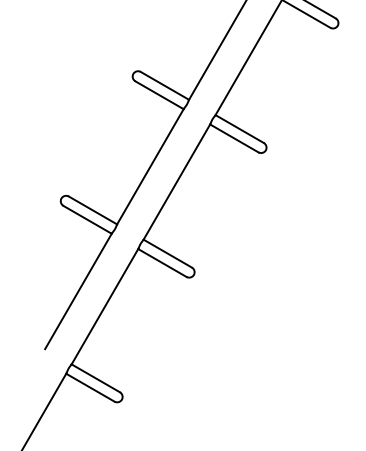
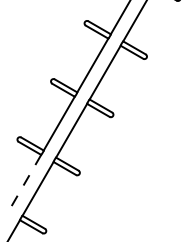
line: (78, 292) -> (25, 182), solid -> dashed

